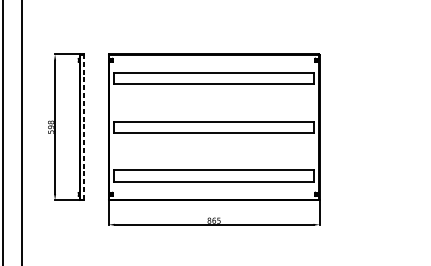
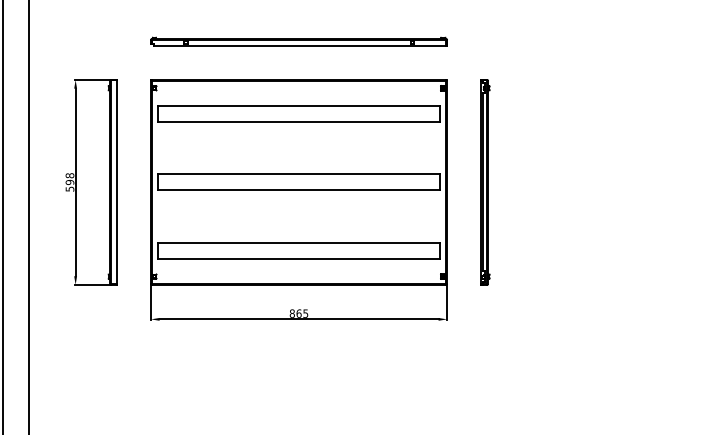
part: (213, 26) -> (298, 41), added
line: (84, 126) -> (116, 181), dashed -> solid
part: (346, 127) -> (485, 182), added

